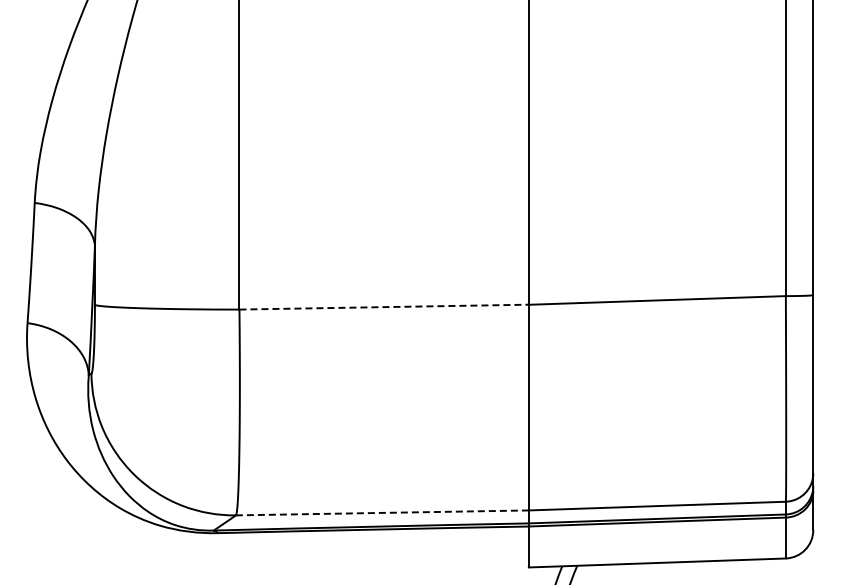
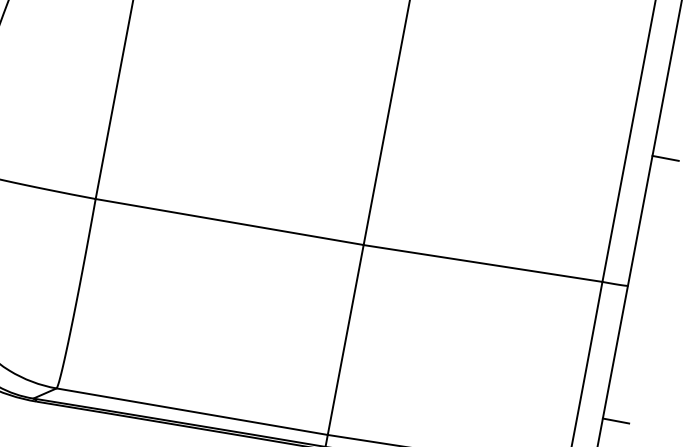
line: (827, 154) -> (665, 158), added
line: (384, 307) -> (229, 222), dashed -> solid
line: (827, 438) -> (616, 420), added
line: (381, 512) -> (191, 411), dashed -> solid

